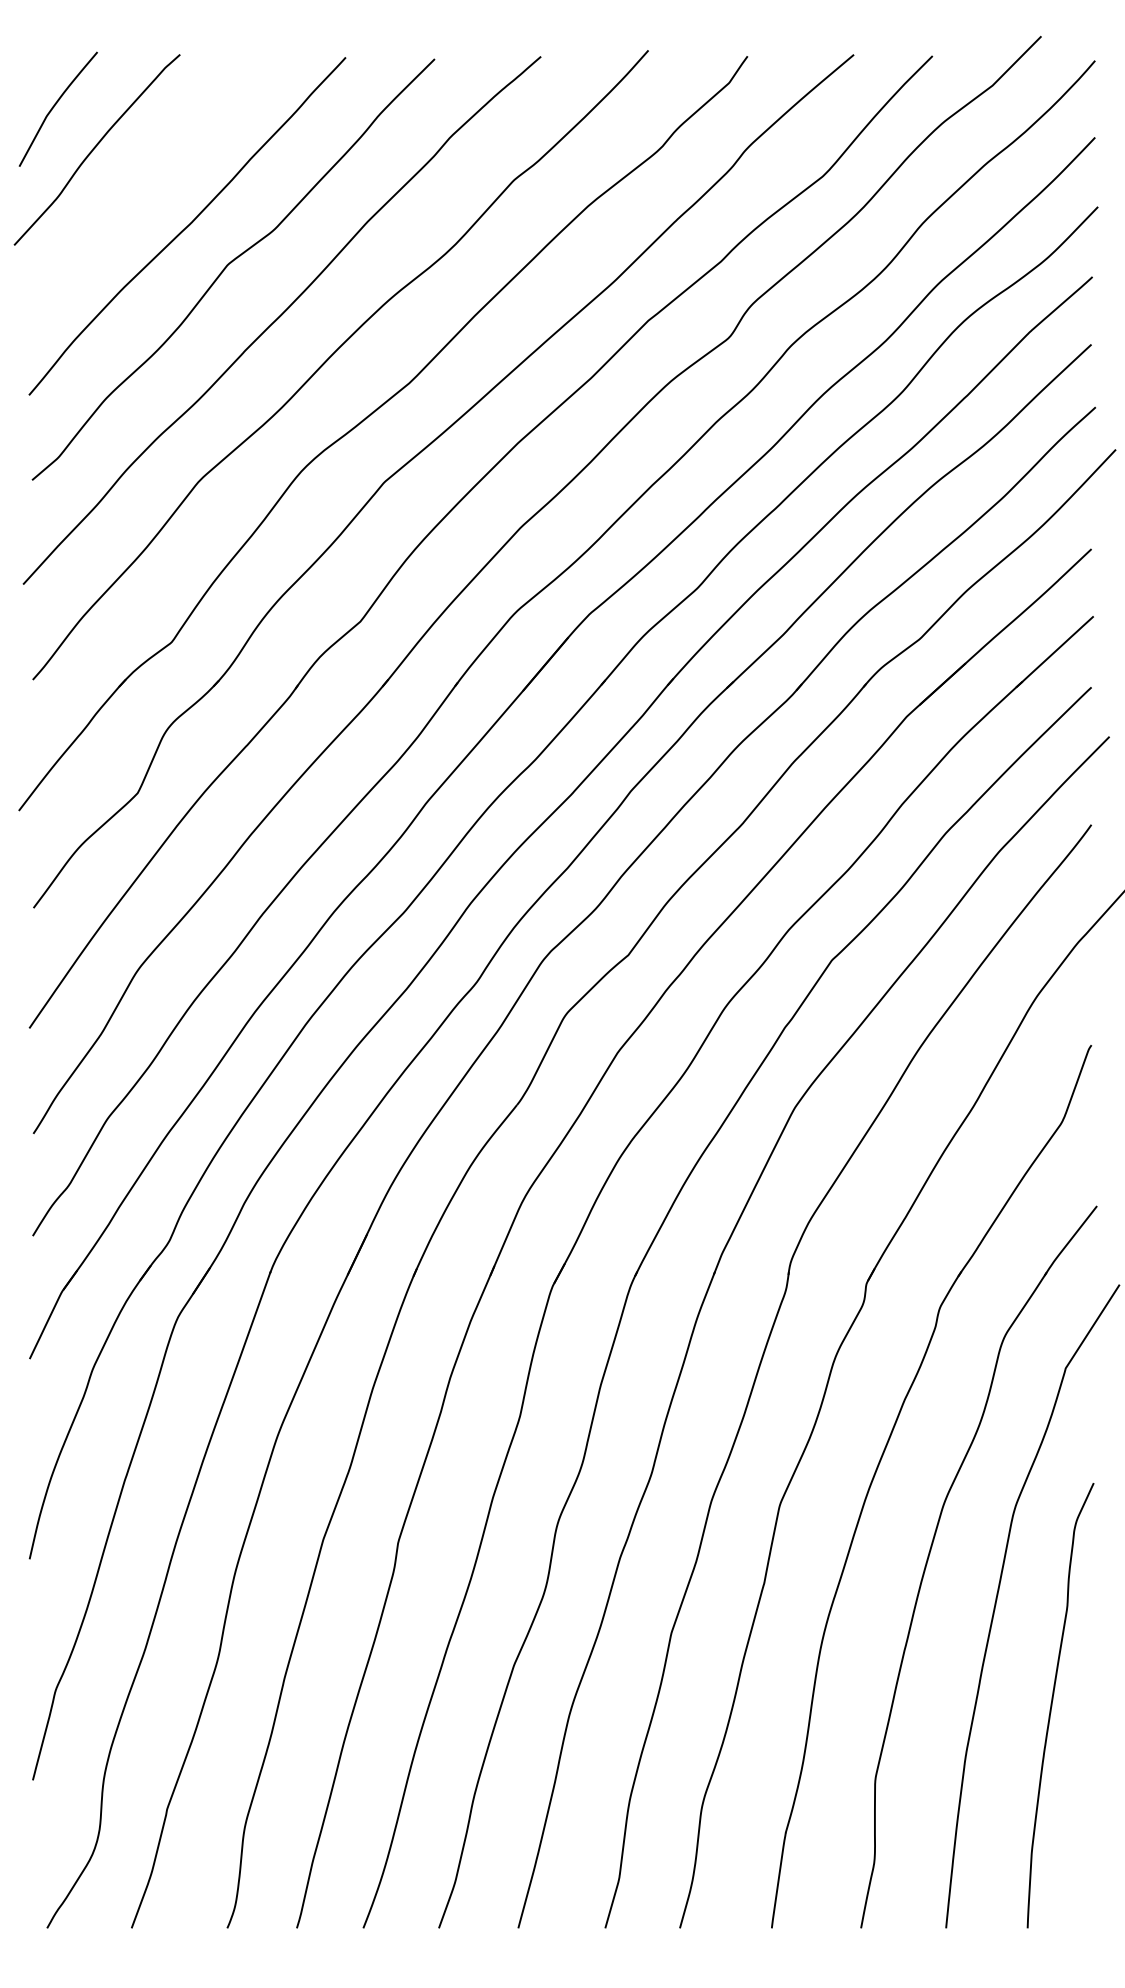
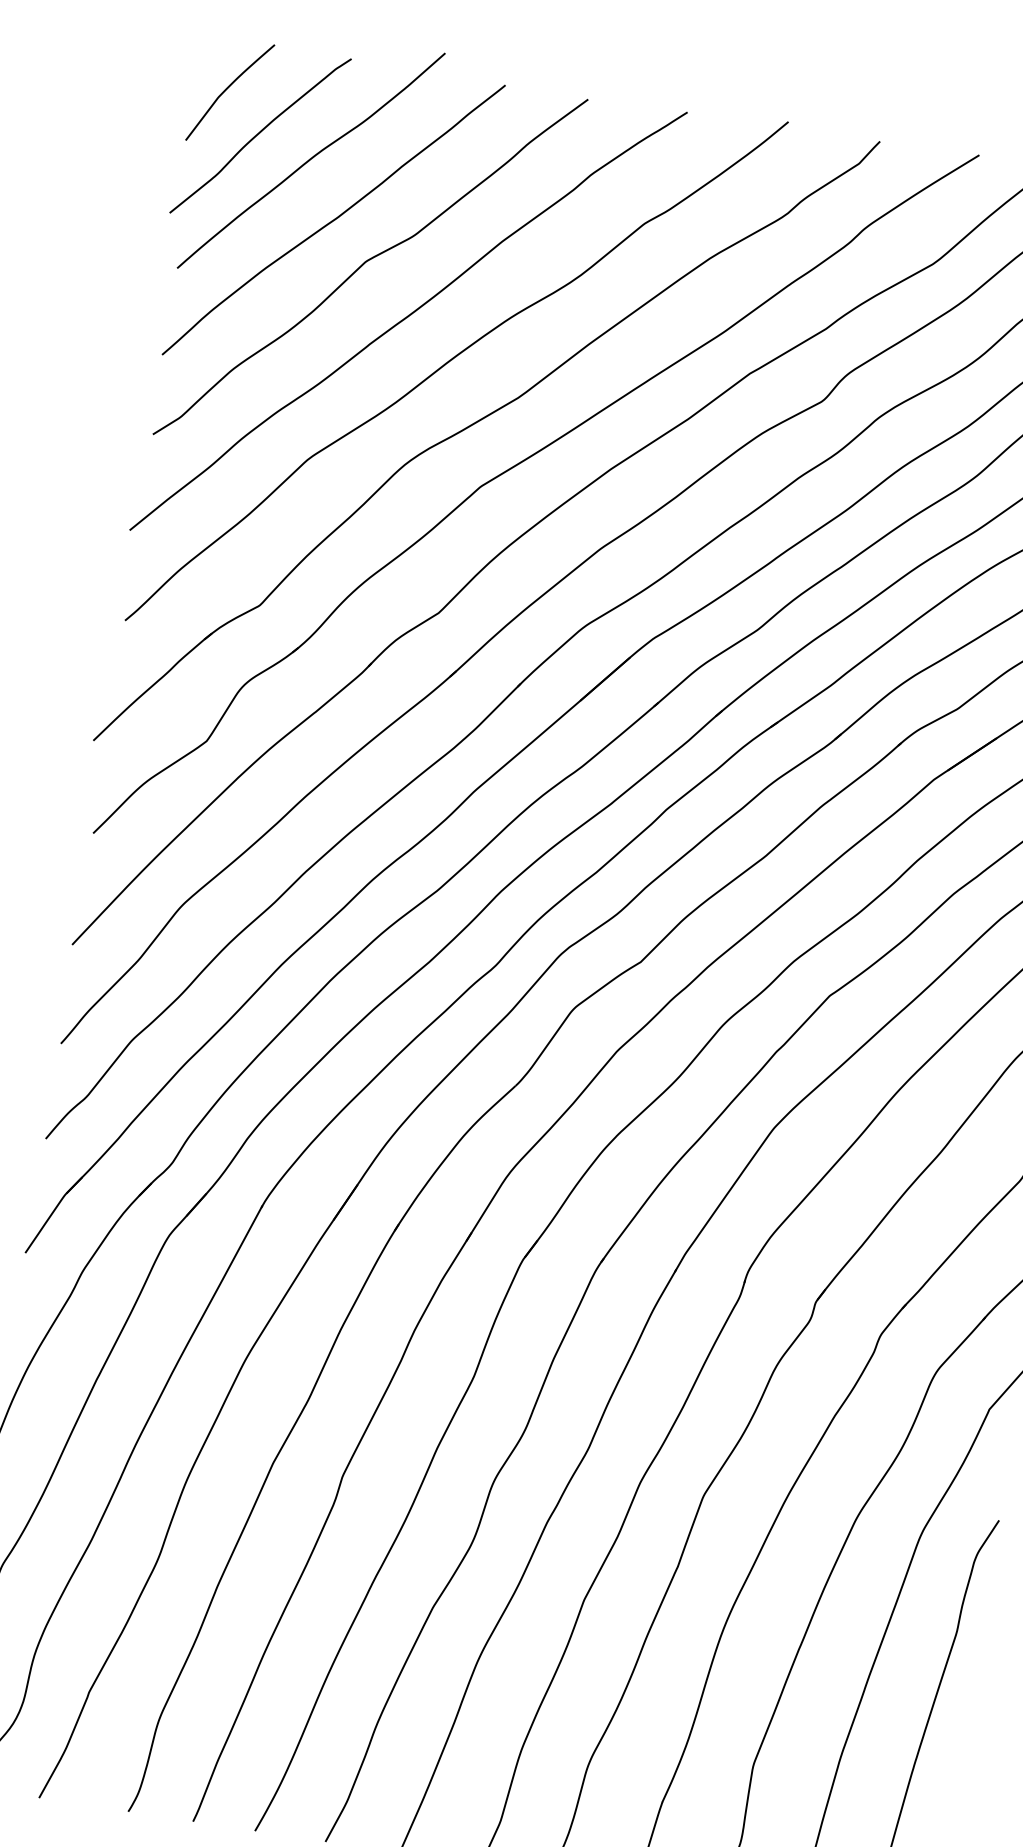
curve: (154, 166) -> (311, 159), added

